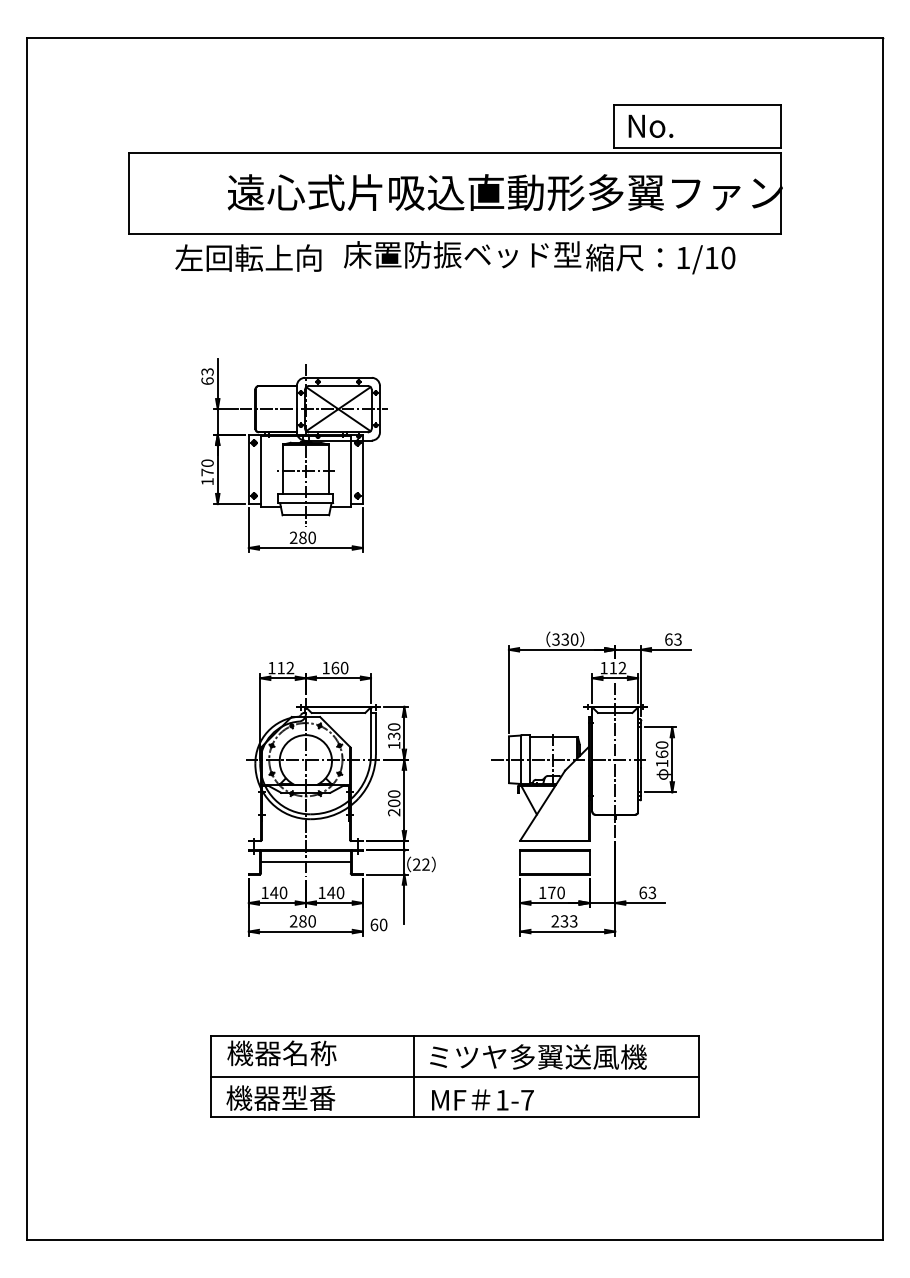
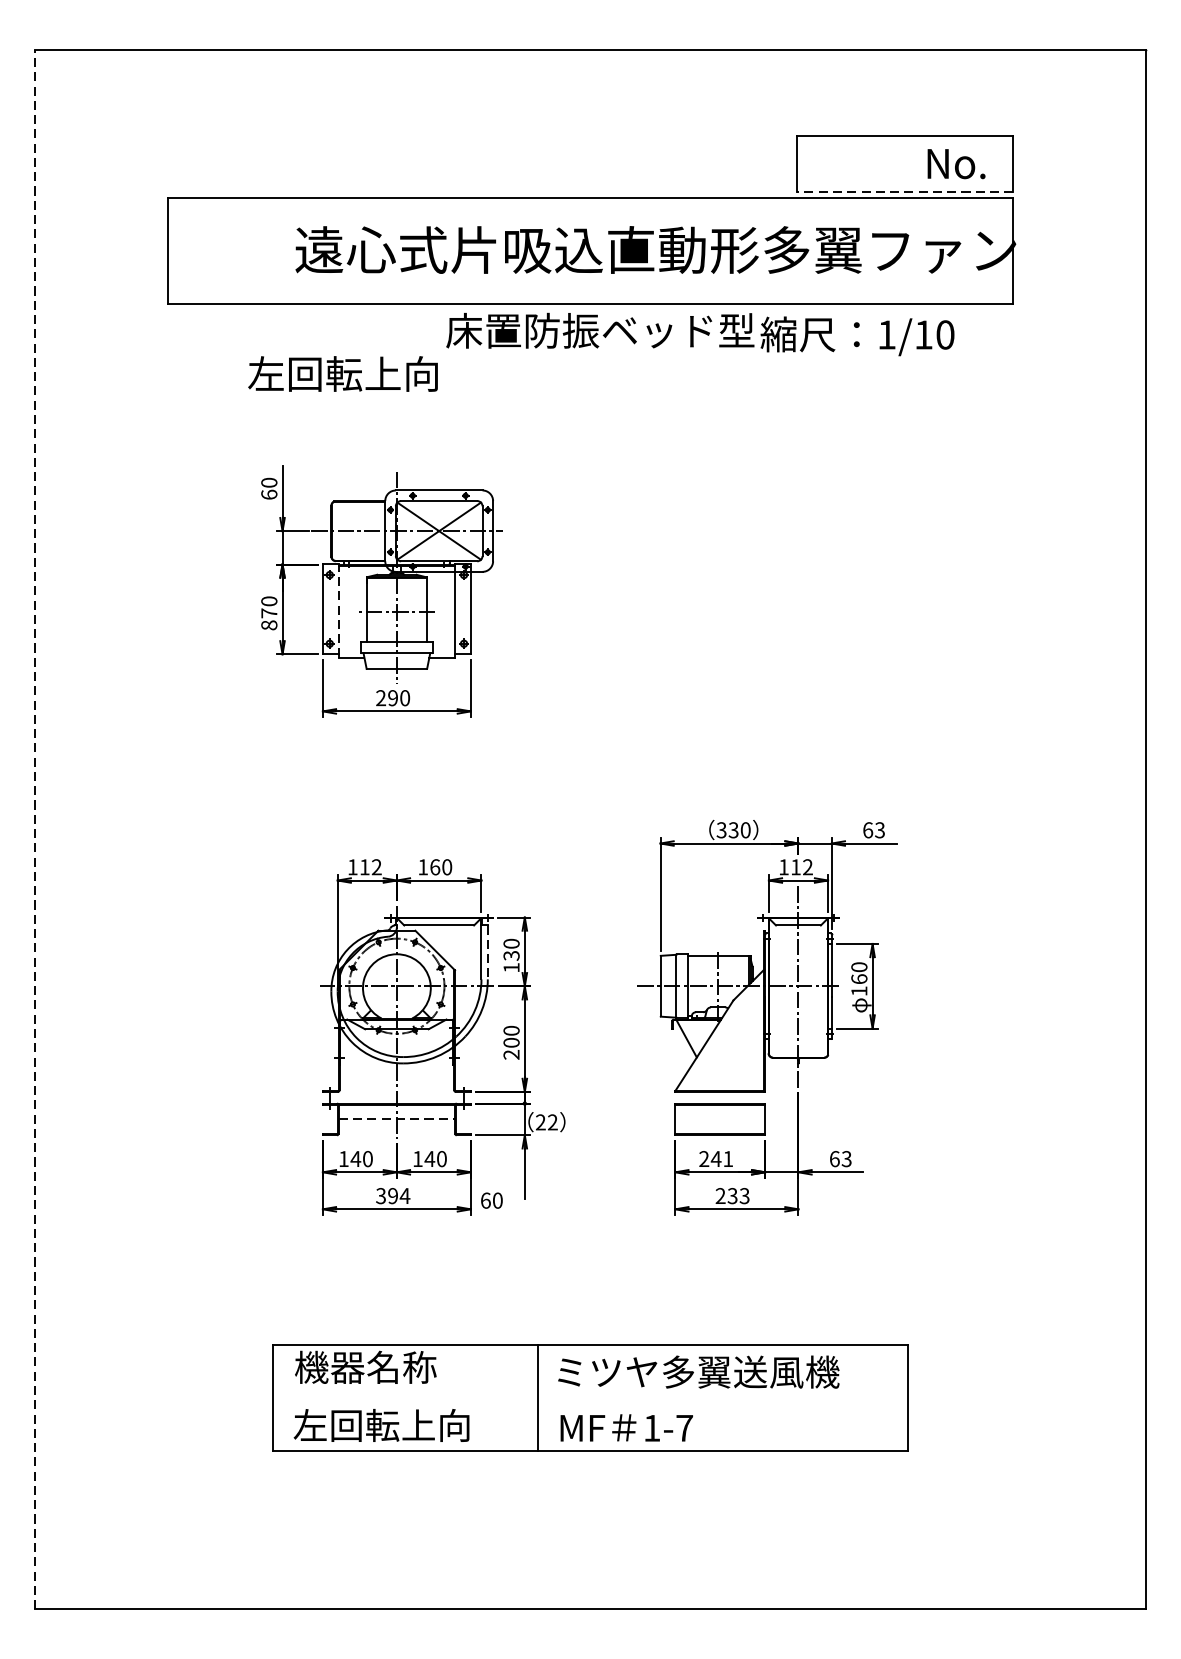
text: (650, 125) -> (955, 162), moved
line: (696, 147) -> (903, 191), solid -> dashed
text: (248, 257) -> (343, 373), moved
text: (207, 371) -> (269, 482), 63 -> 60
line: (261, 470) -> (339, 610), solid -> dashed
text: (207, 481) -> (269, 625), 170 -> 870
text: (302, 537) -> (392, 697), 280 -> 290
line: (27, 639) -> (35, 830), solid -> dashed
line: (375, 733) -> (487, 952), solid -> dashed
line: (305, 862) -> (396, 1119), solid -> dashed
text: (551, 892) -> (715, 1158), 170 -> 241
text: (303, 921) -> (393, 1196), 280 -> 394
line: (454, 1076) -> (589, 1397), removed
text: (293, 1097) -> (380, 1424), 機器型番 -> 左回転上向

